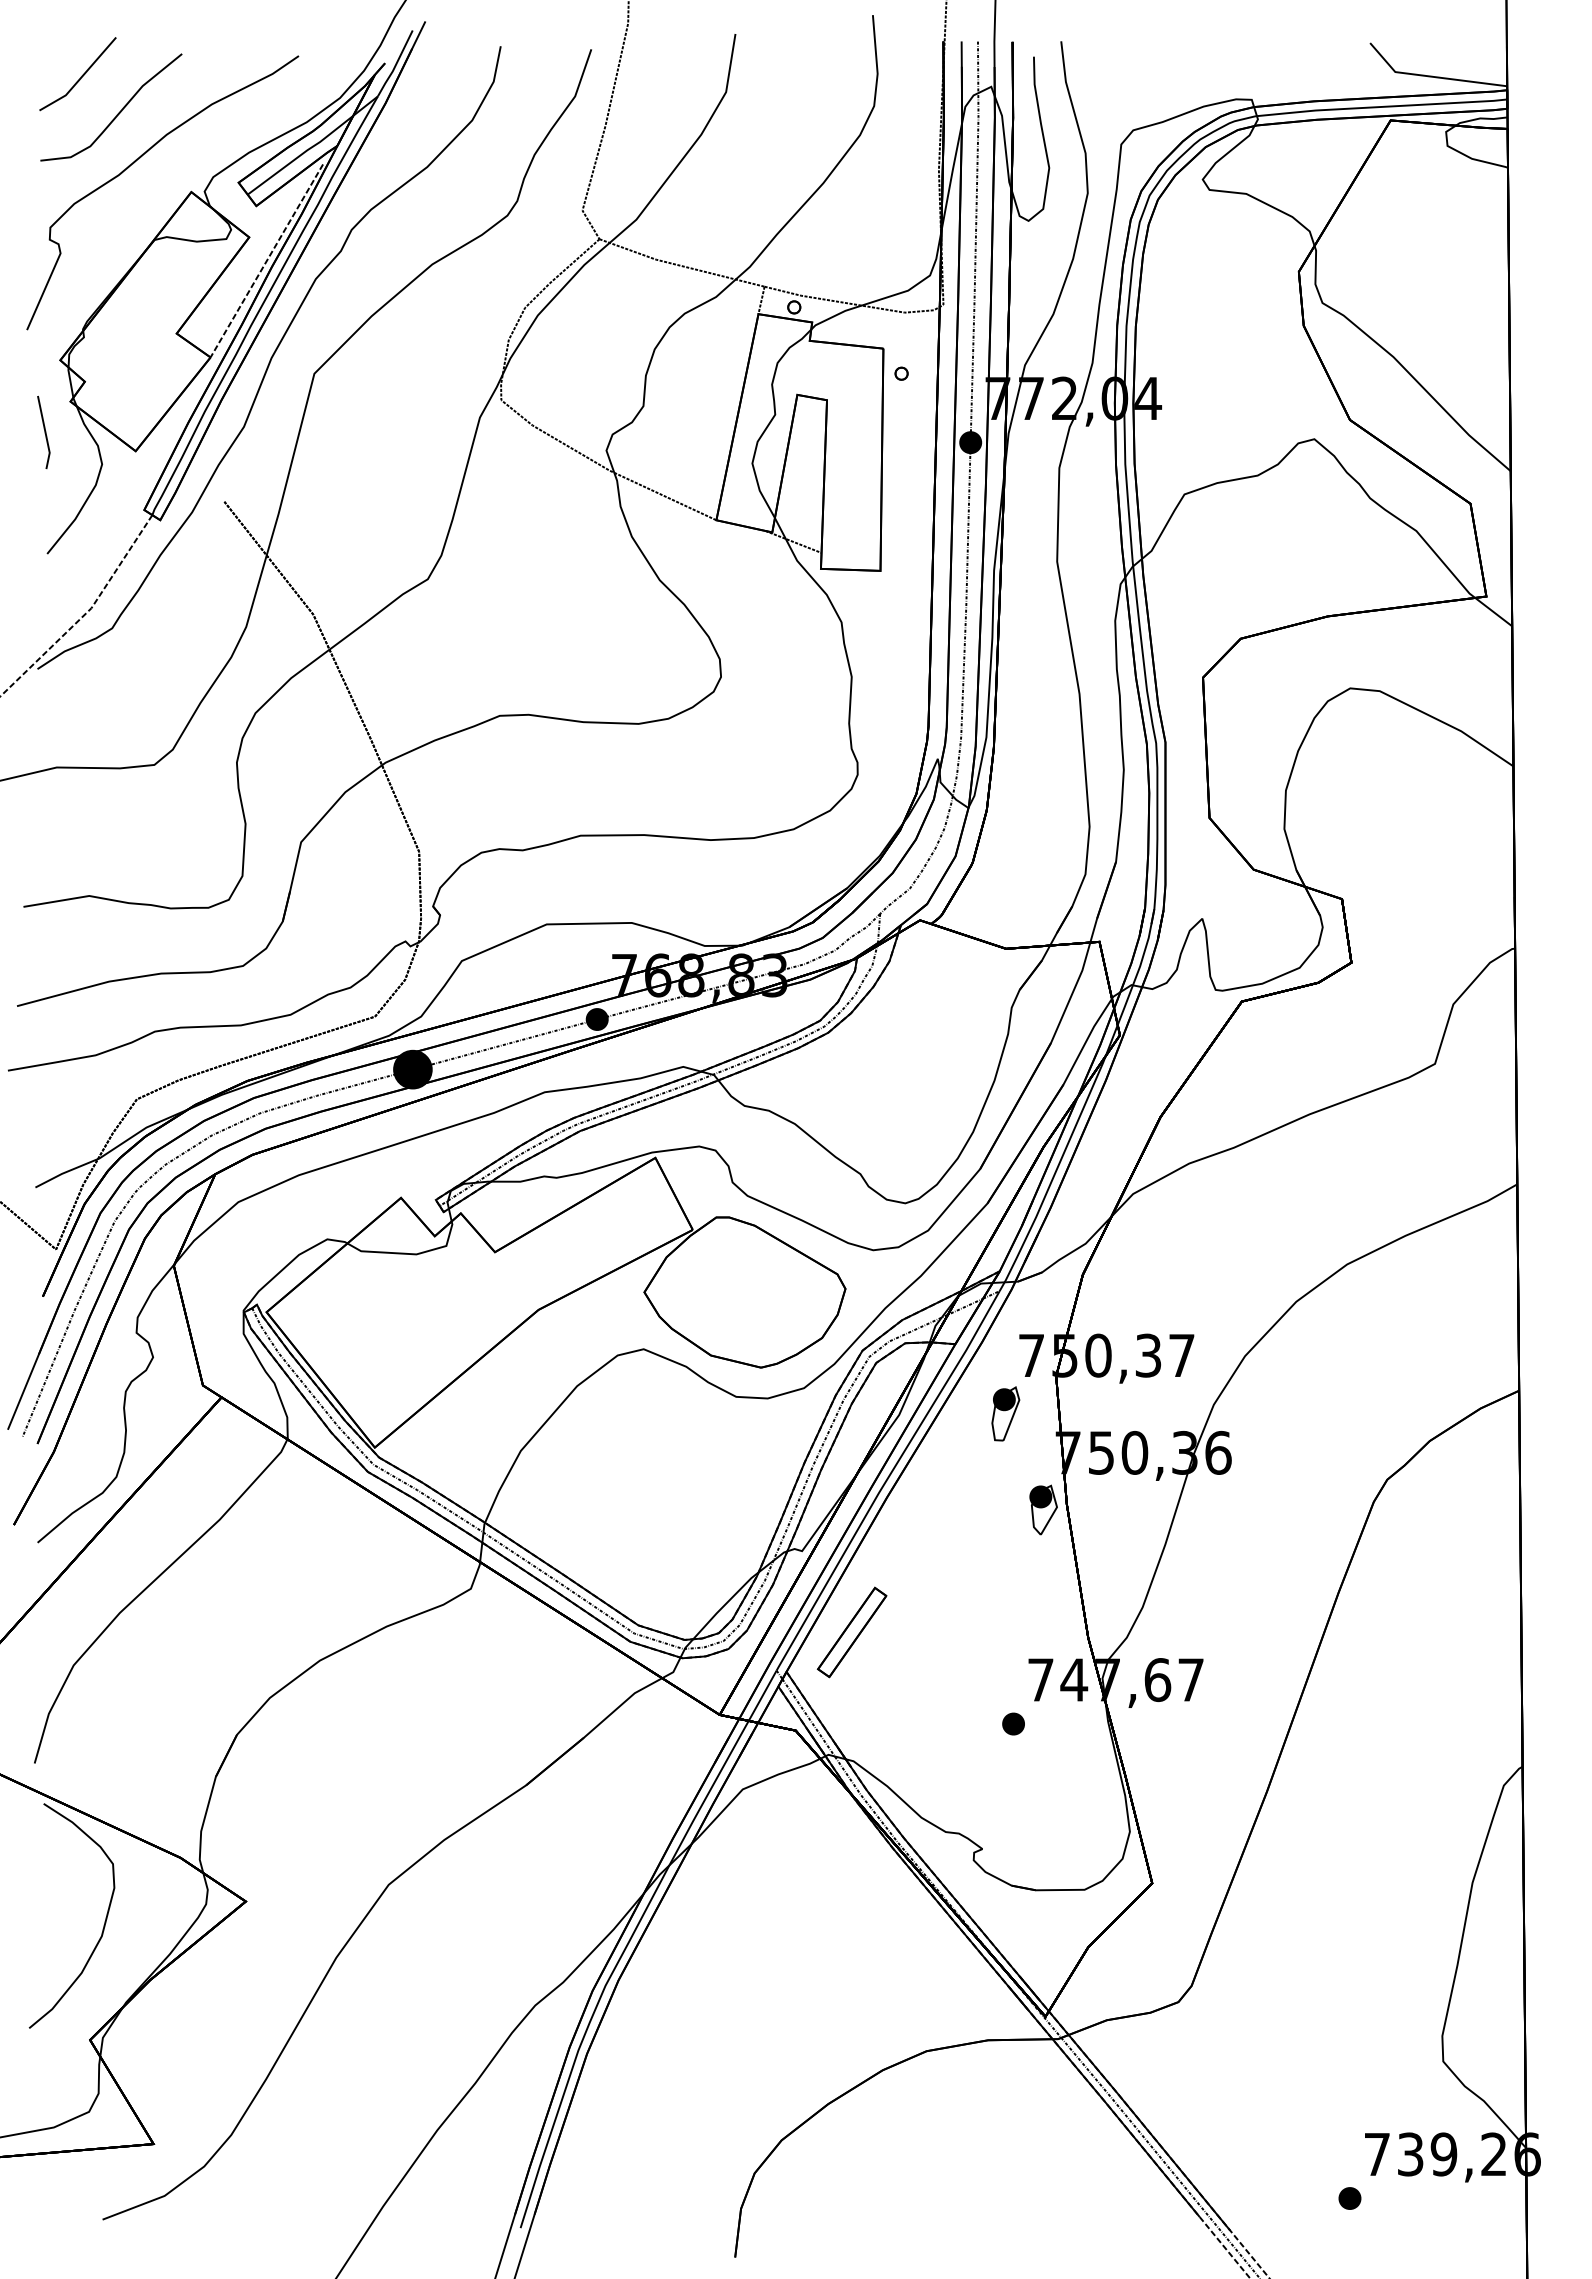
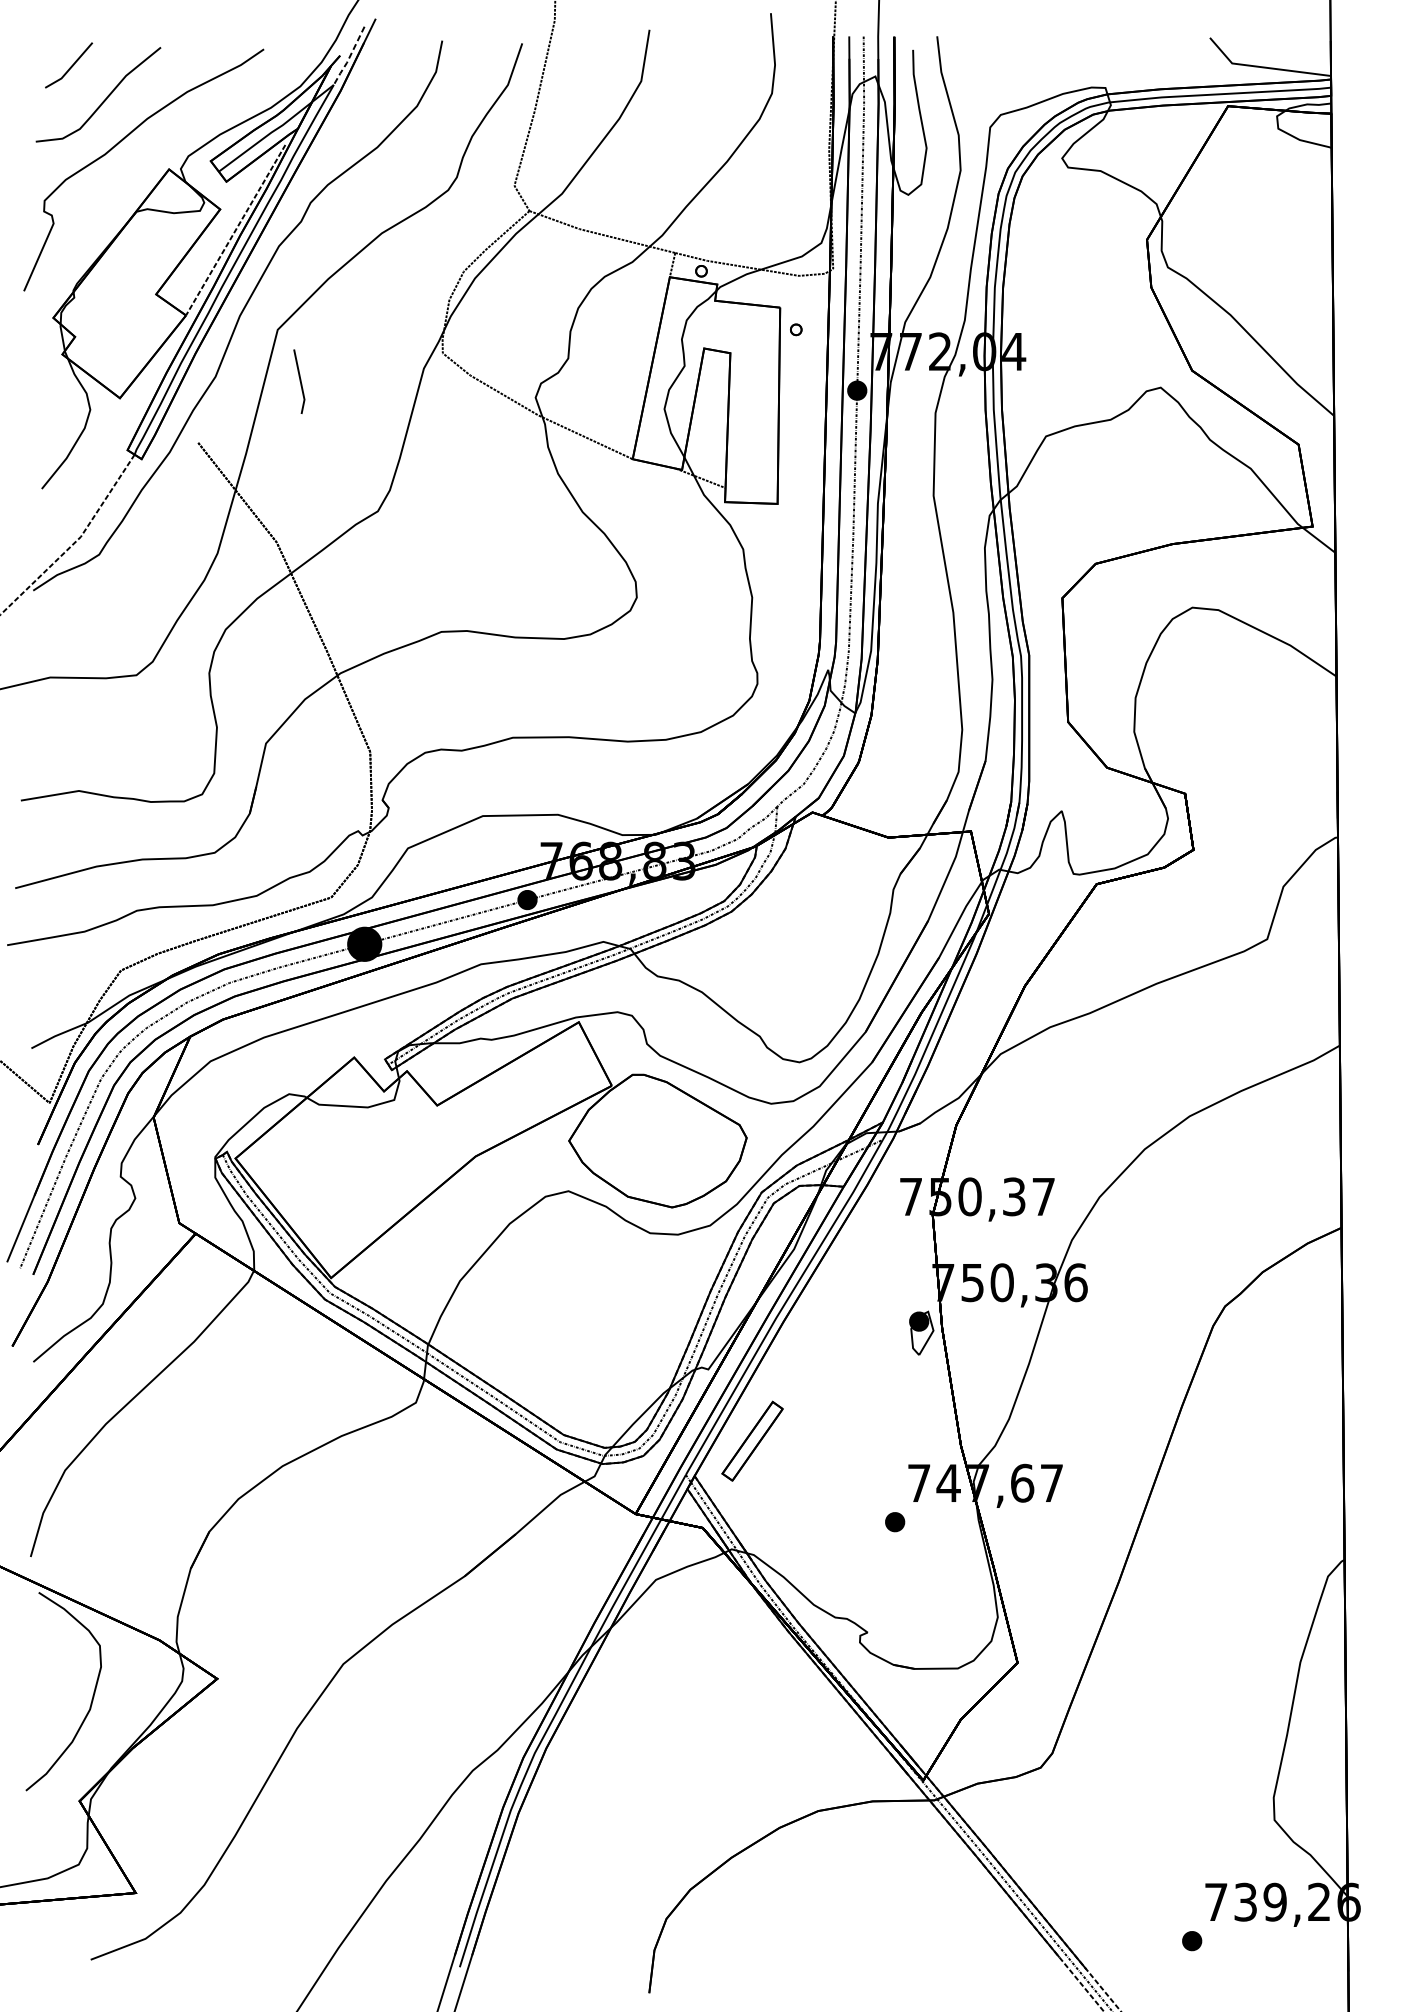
line: (395, 65) -> (349, 57), solid -> dashed
part: (77, 74) -> (68, 65), size x0.7
line: (44, 432) -> (299, 381), moved
part: (1005, 1413) -> (887, 1247), removed

